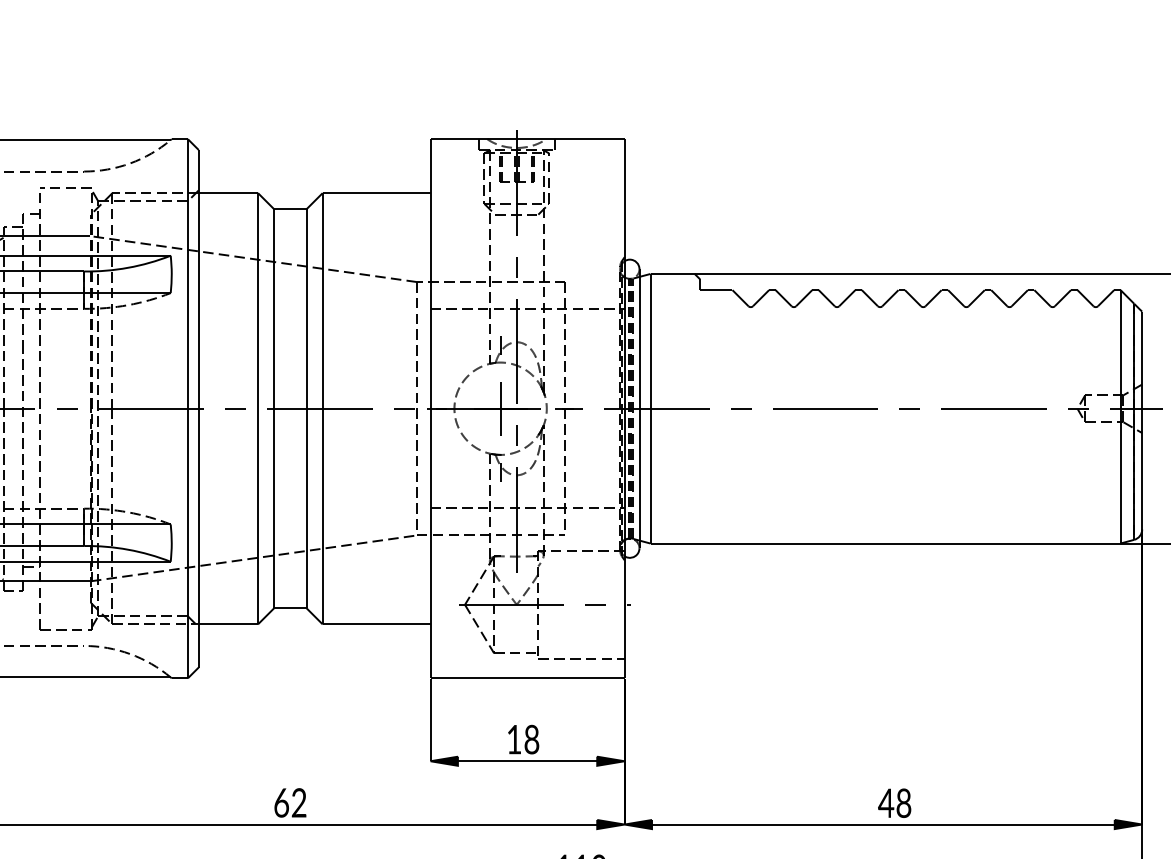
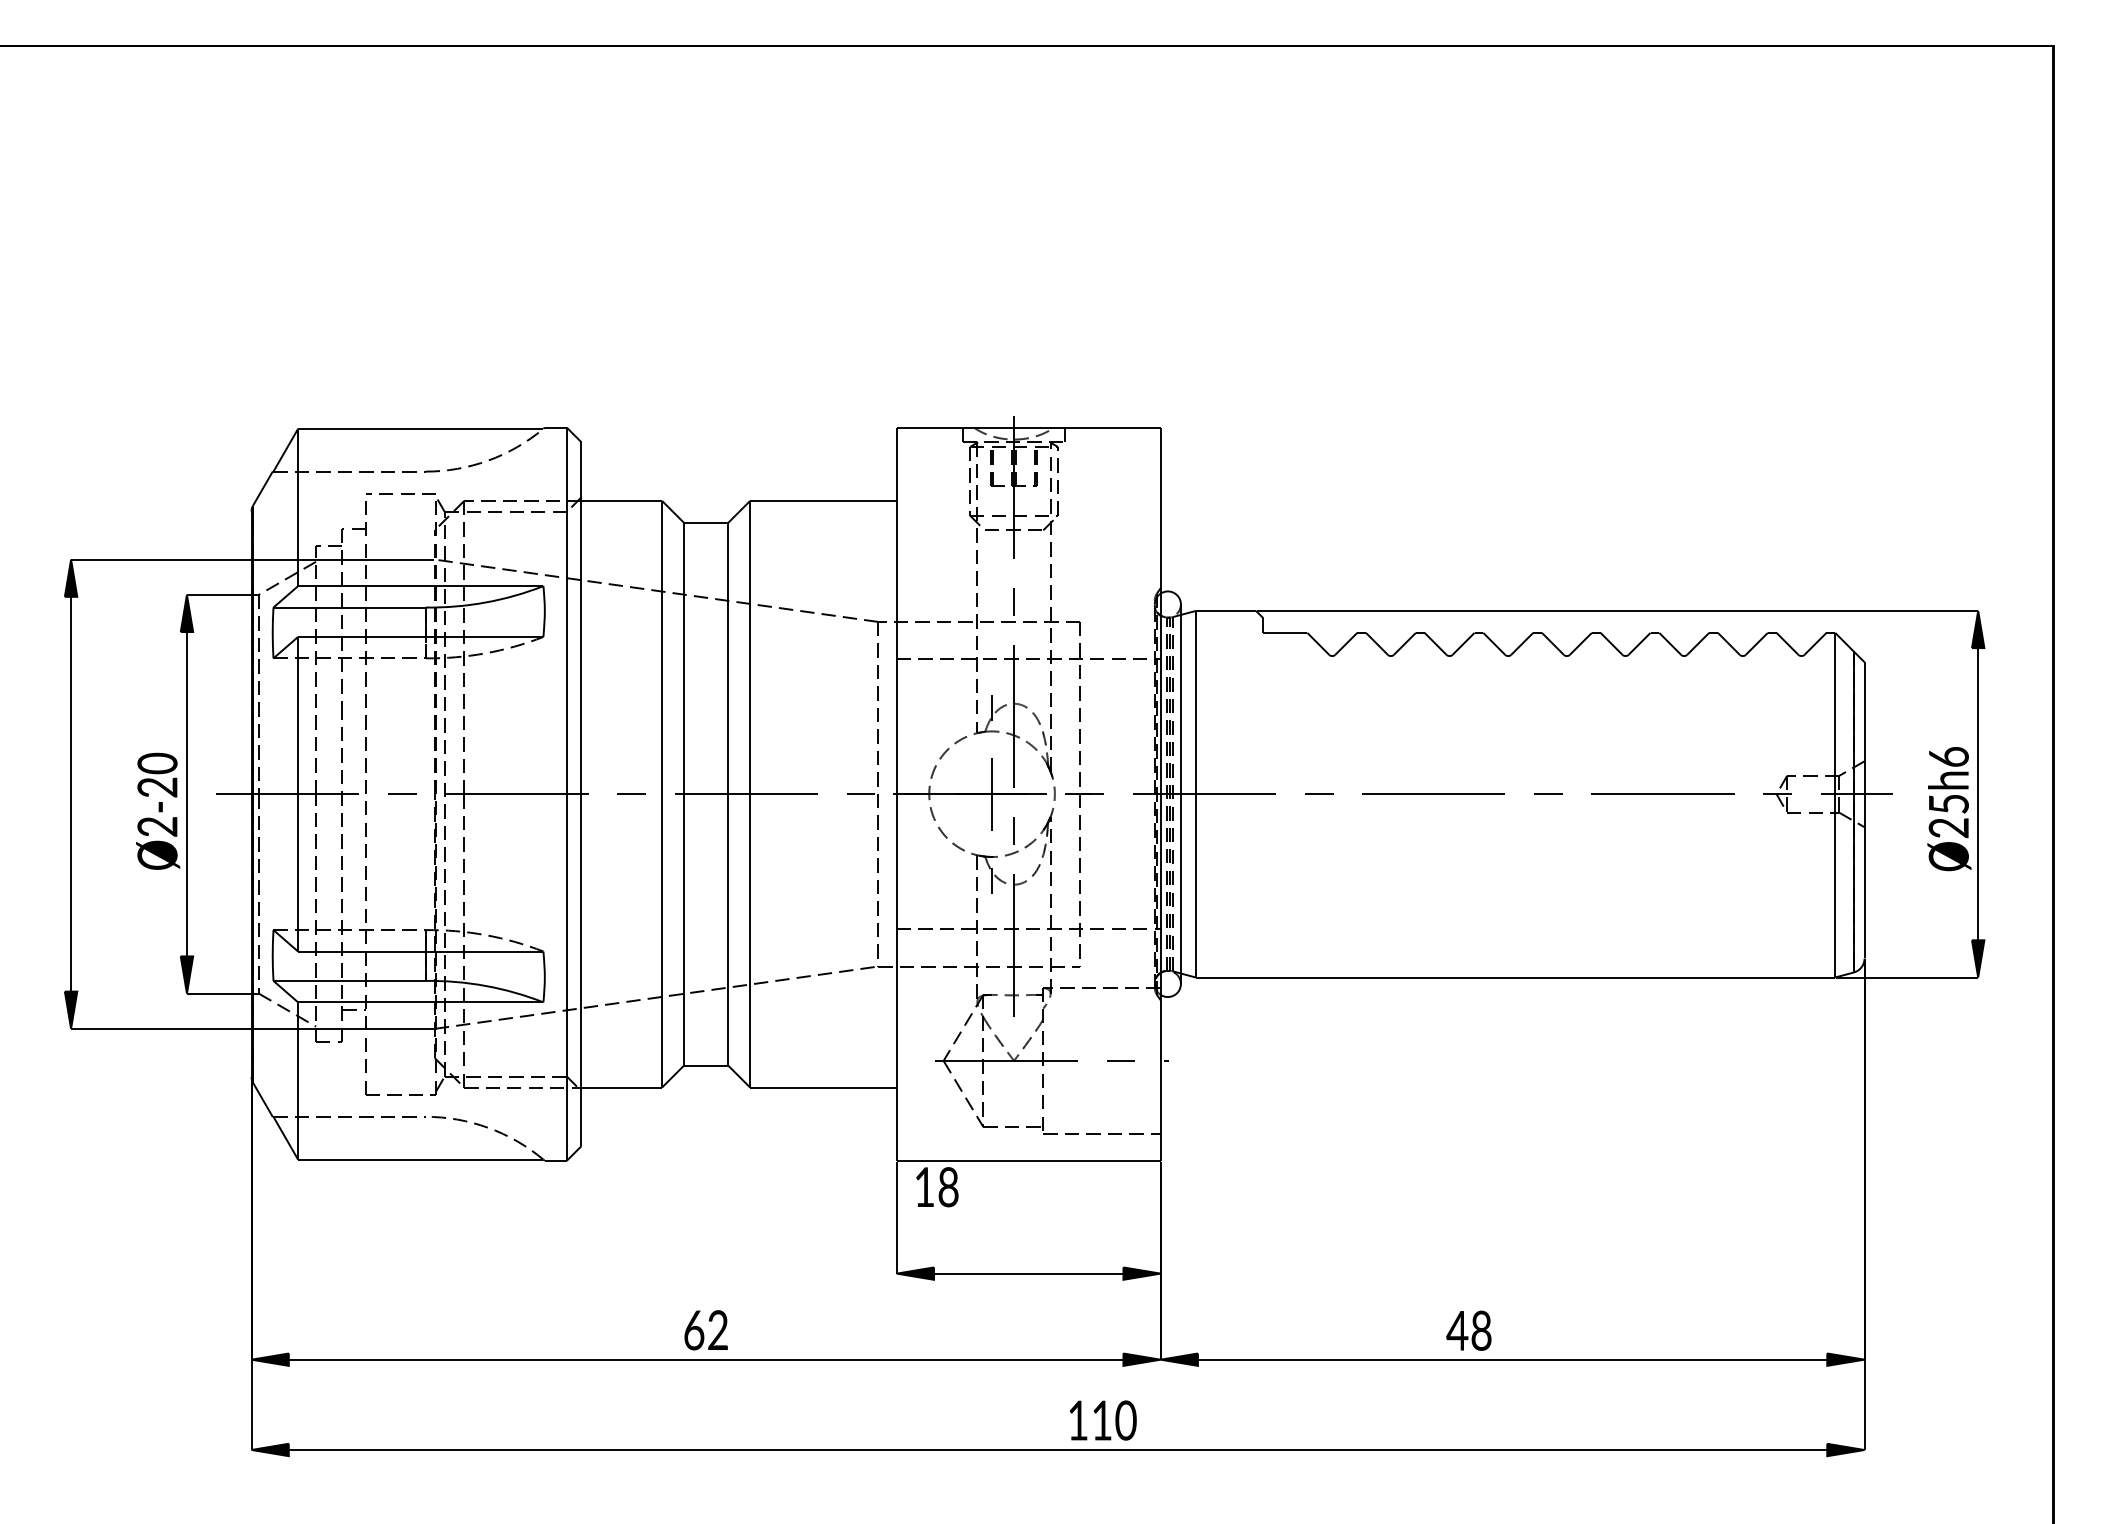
text: (523, 739) -> (937, 1187), moved
text: (894, 803) -> (1468, 1330), moved

